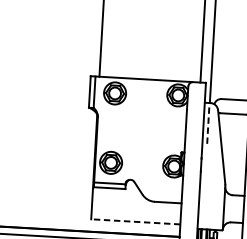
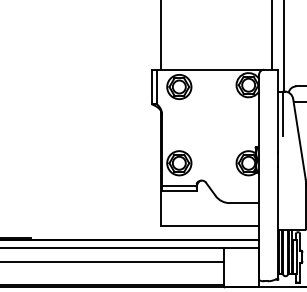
line: (208, 123) -> (283, 114), dashed -> solid
line: (136, 222) -> (210, 226), dashed -> solid

